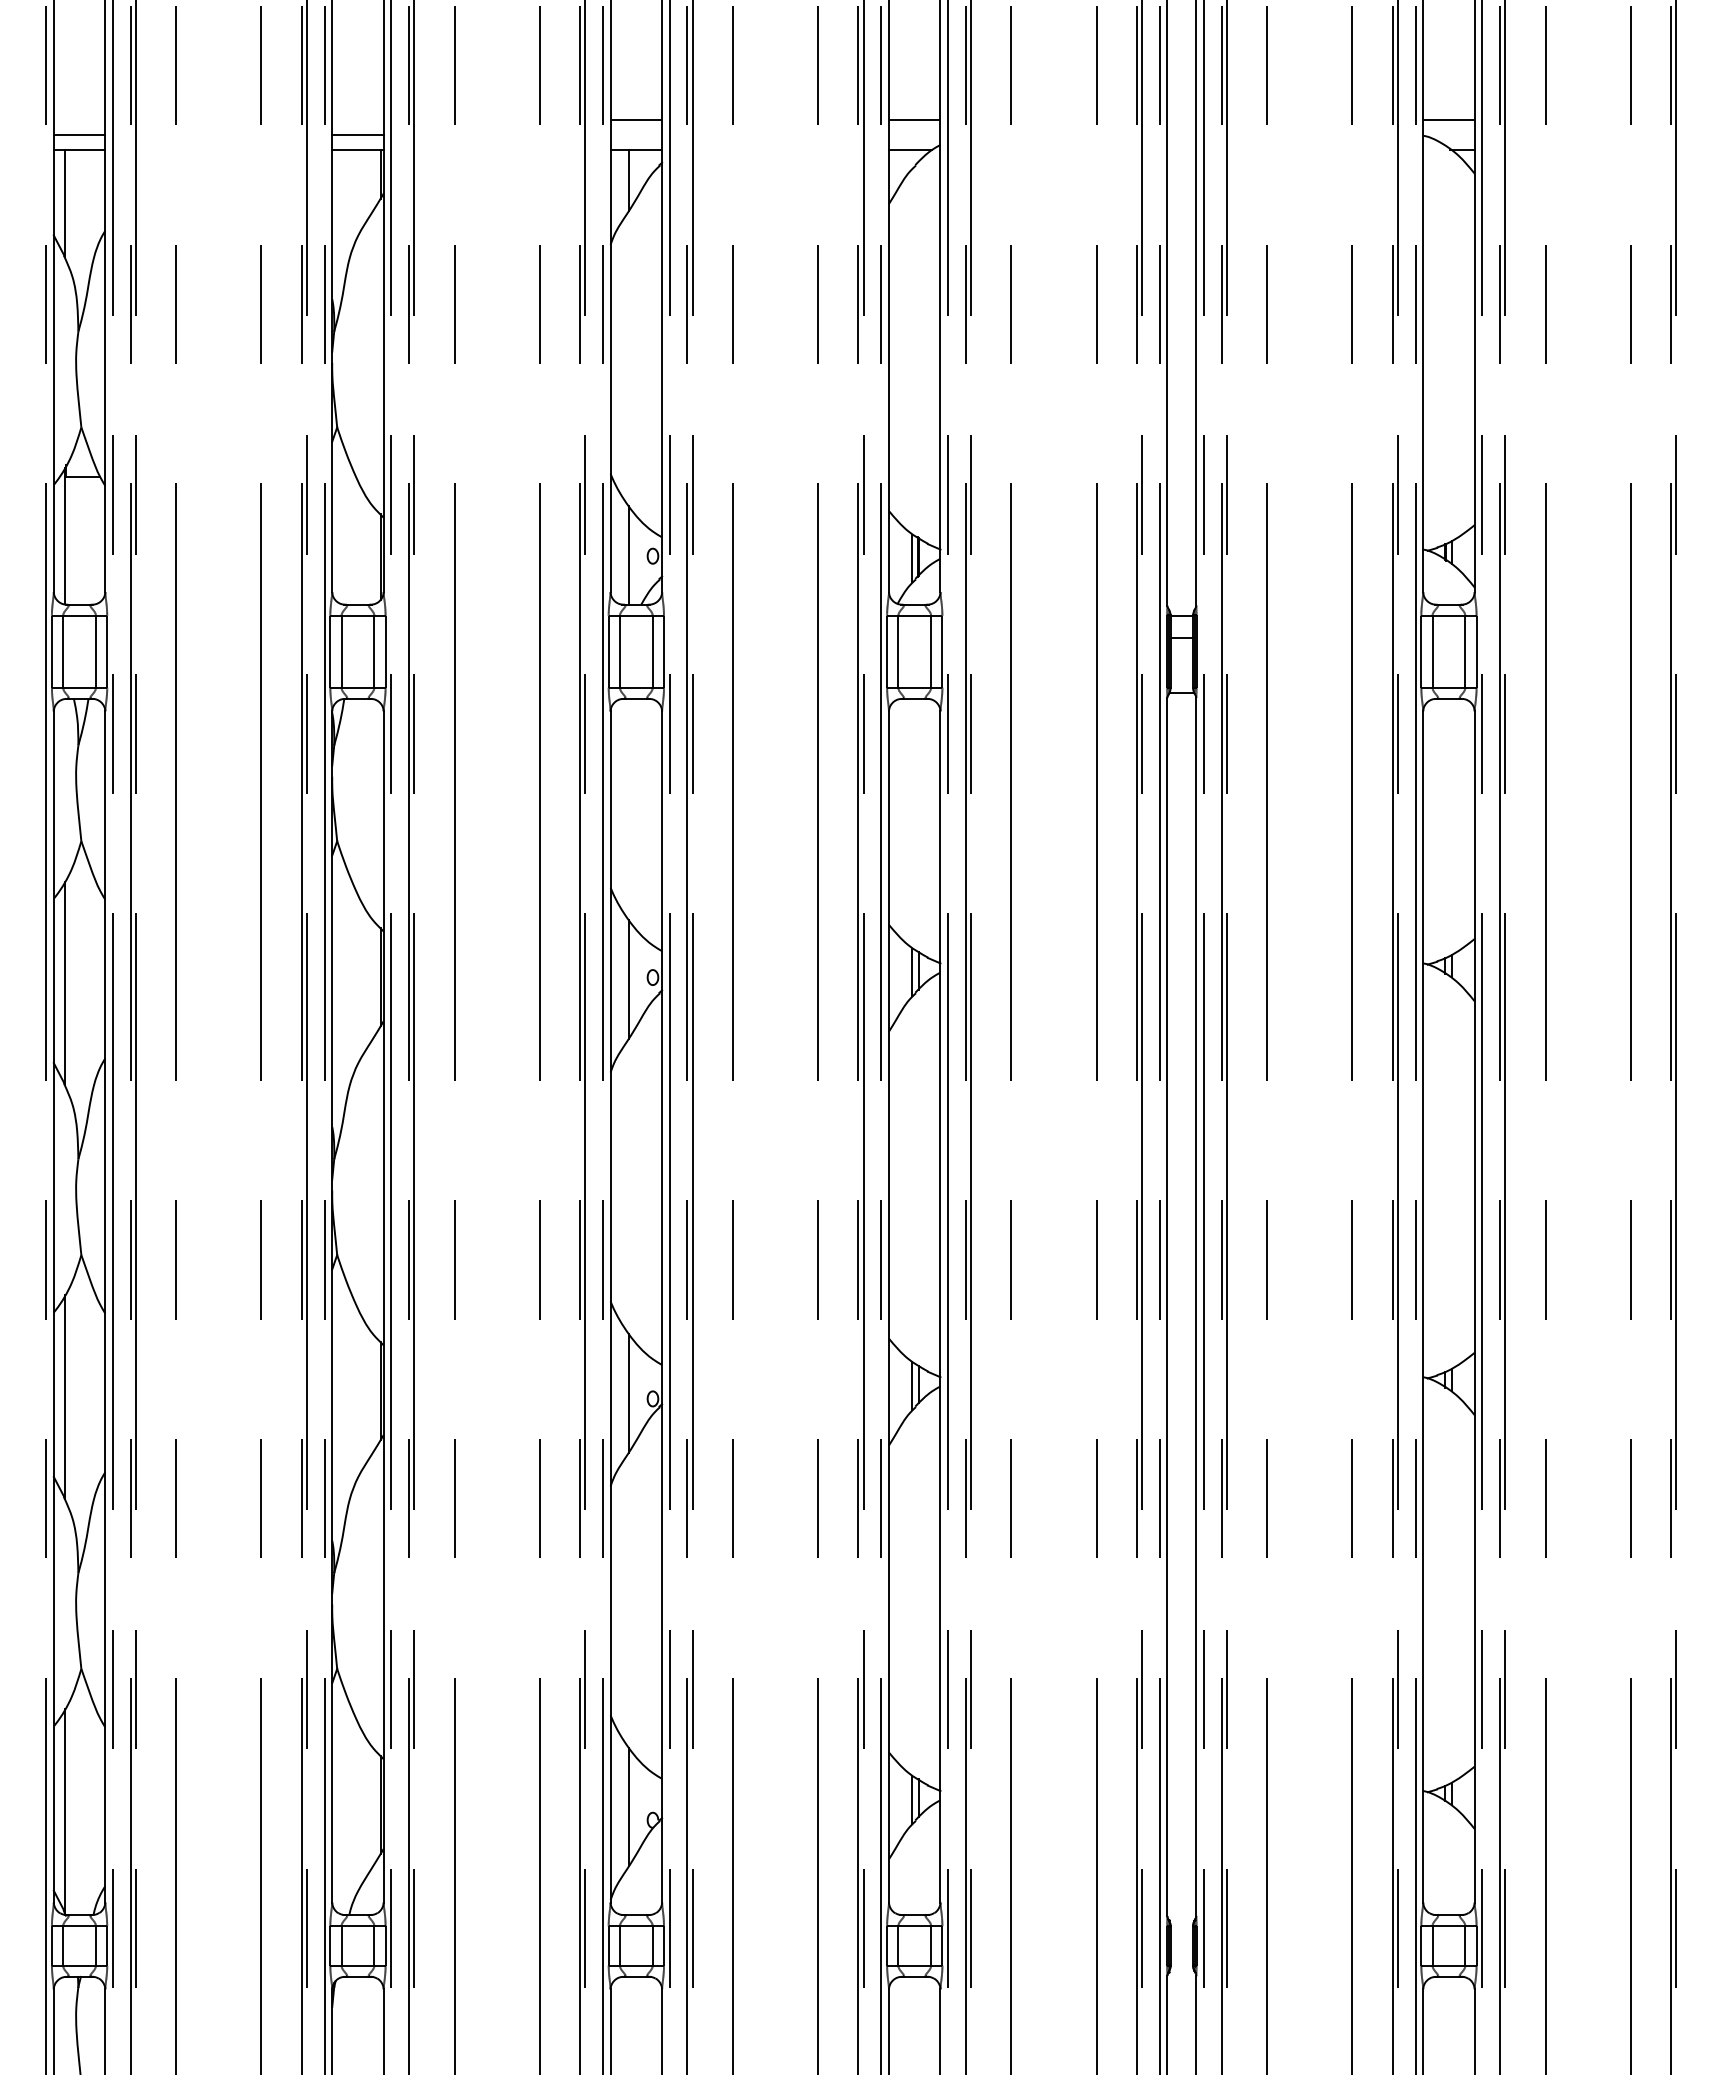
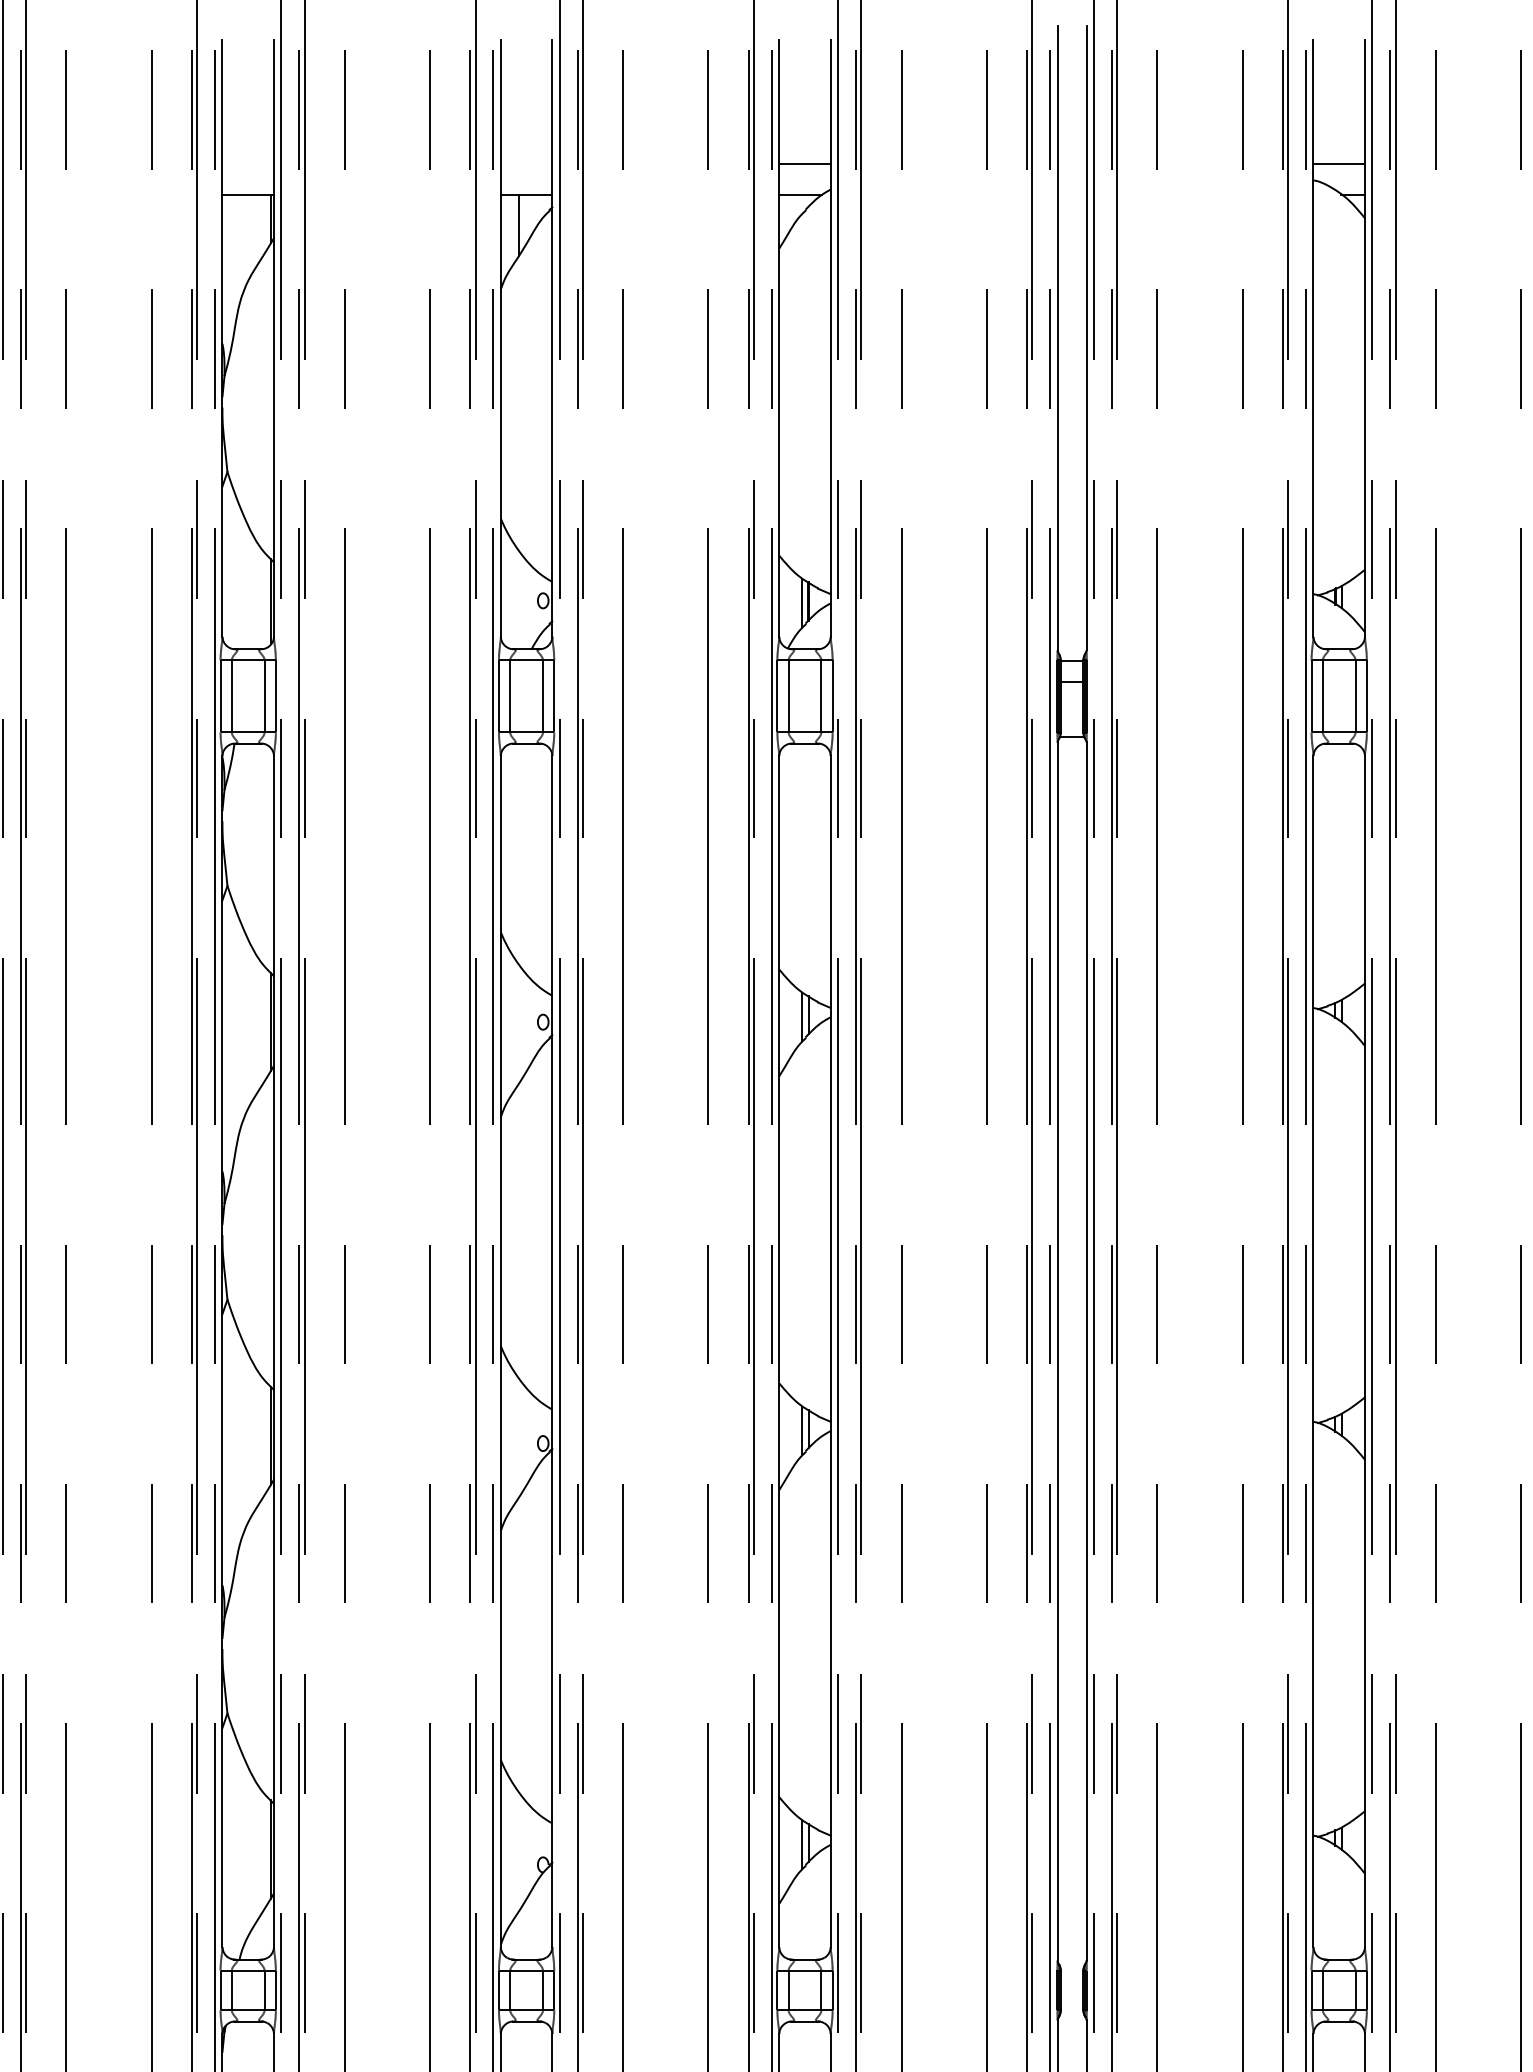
line: (636, 119) -> (526, 164), removed
line: (357, 134) -> (247, 179), removed
line: (628, 555) -> (518, 600), removed
line: (628, 979) -> (518, 1024), removed
line: (628, 1393) -> (518, 1438), removed
line: (628, 1806) -> (518, 1851), removed

